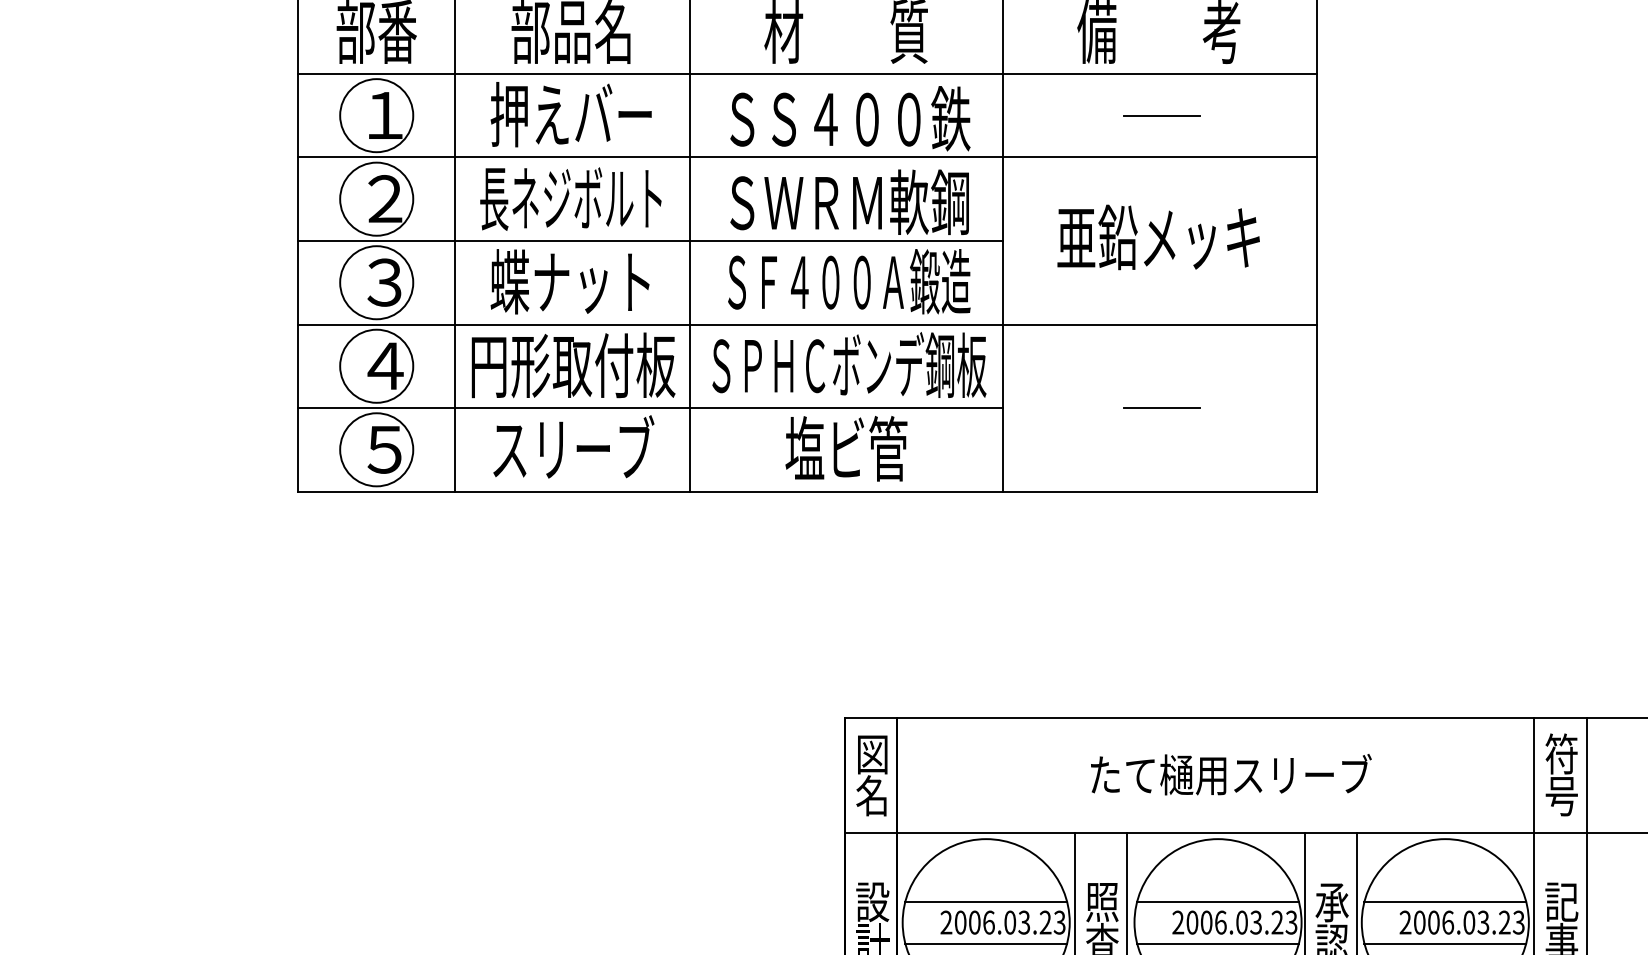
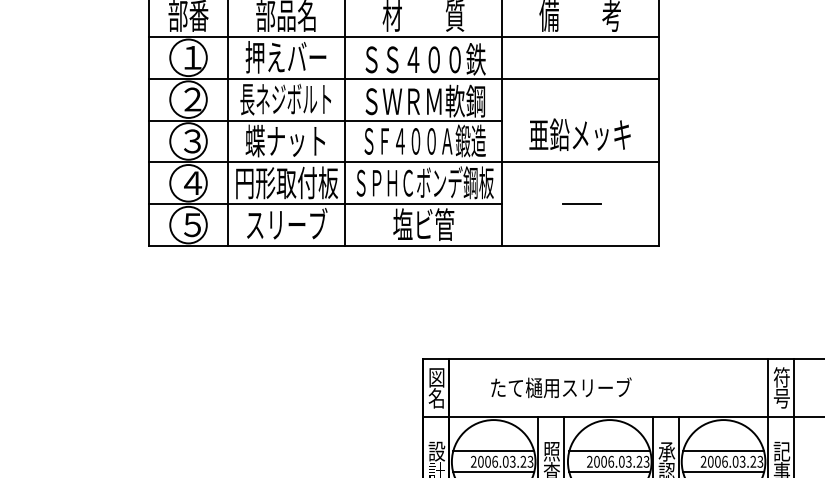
line: (1161, 114) -> (581, 57), removed
text: (1157, 236) -> (579, 134), moved
text: (1231, 774) -> (561, 387), moved

